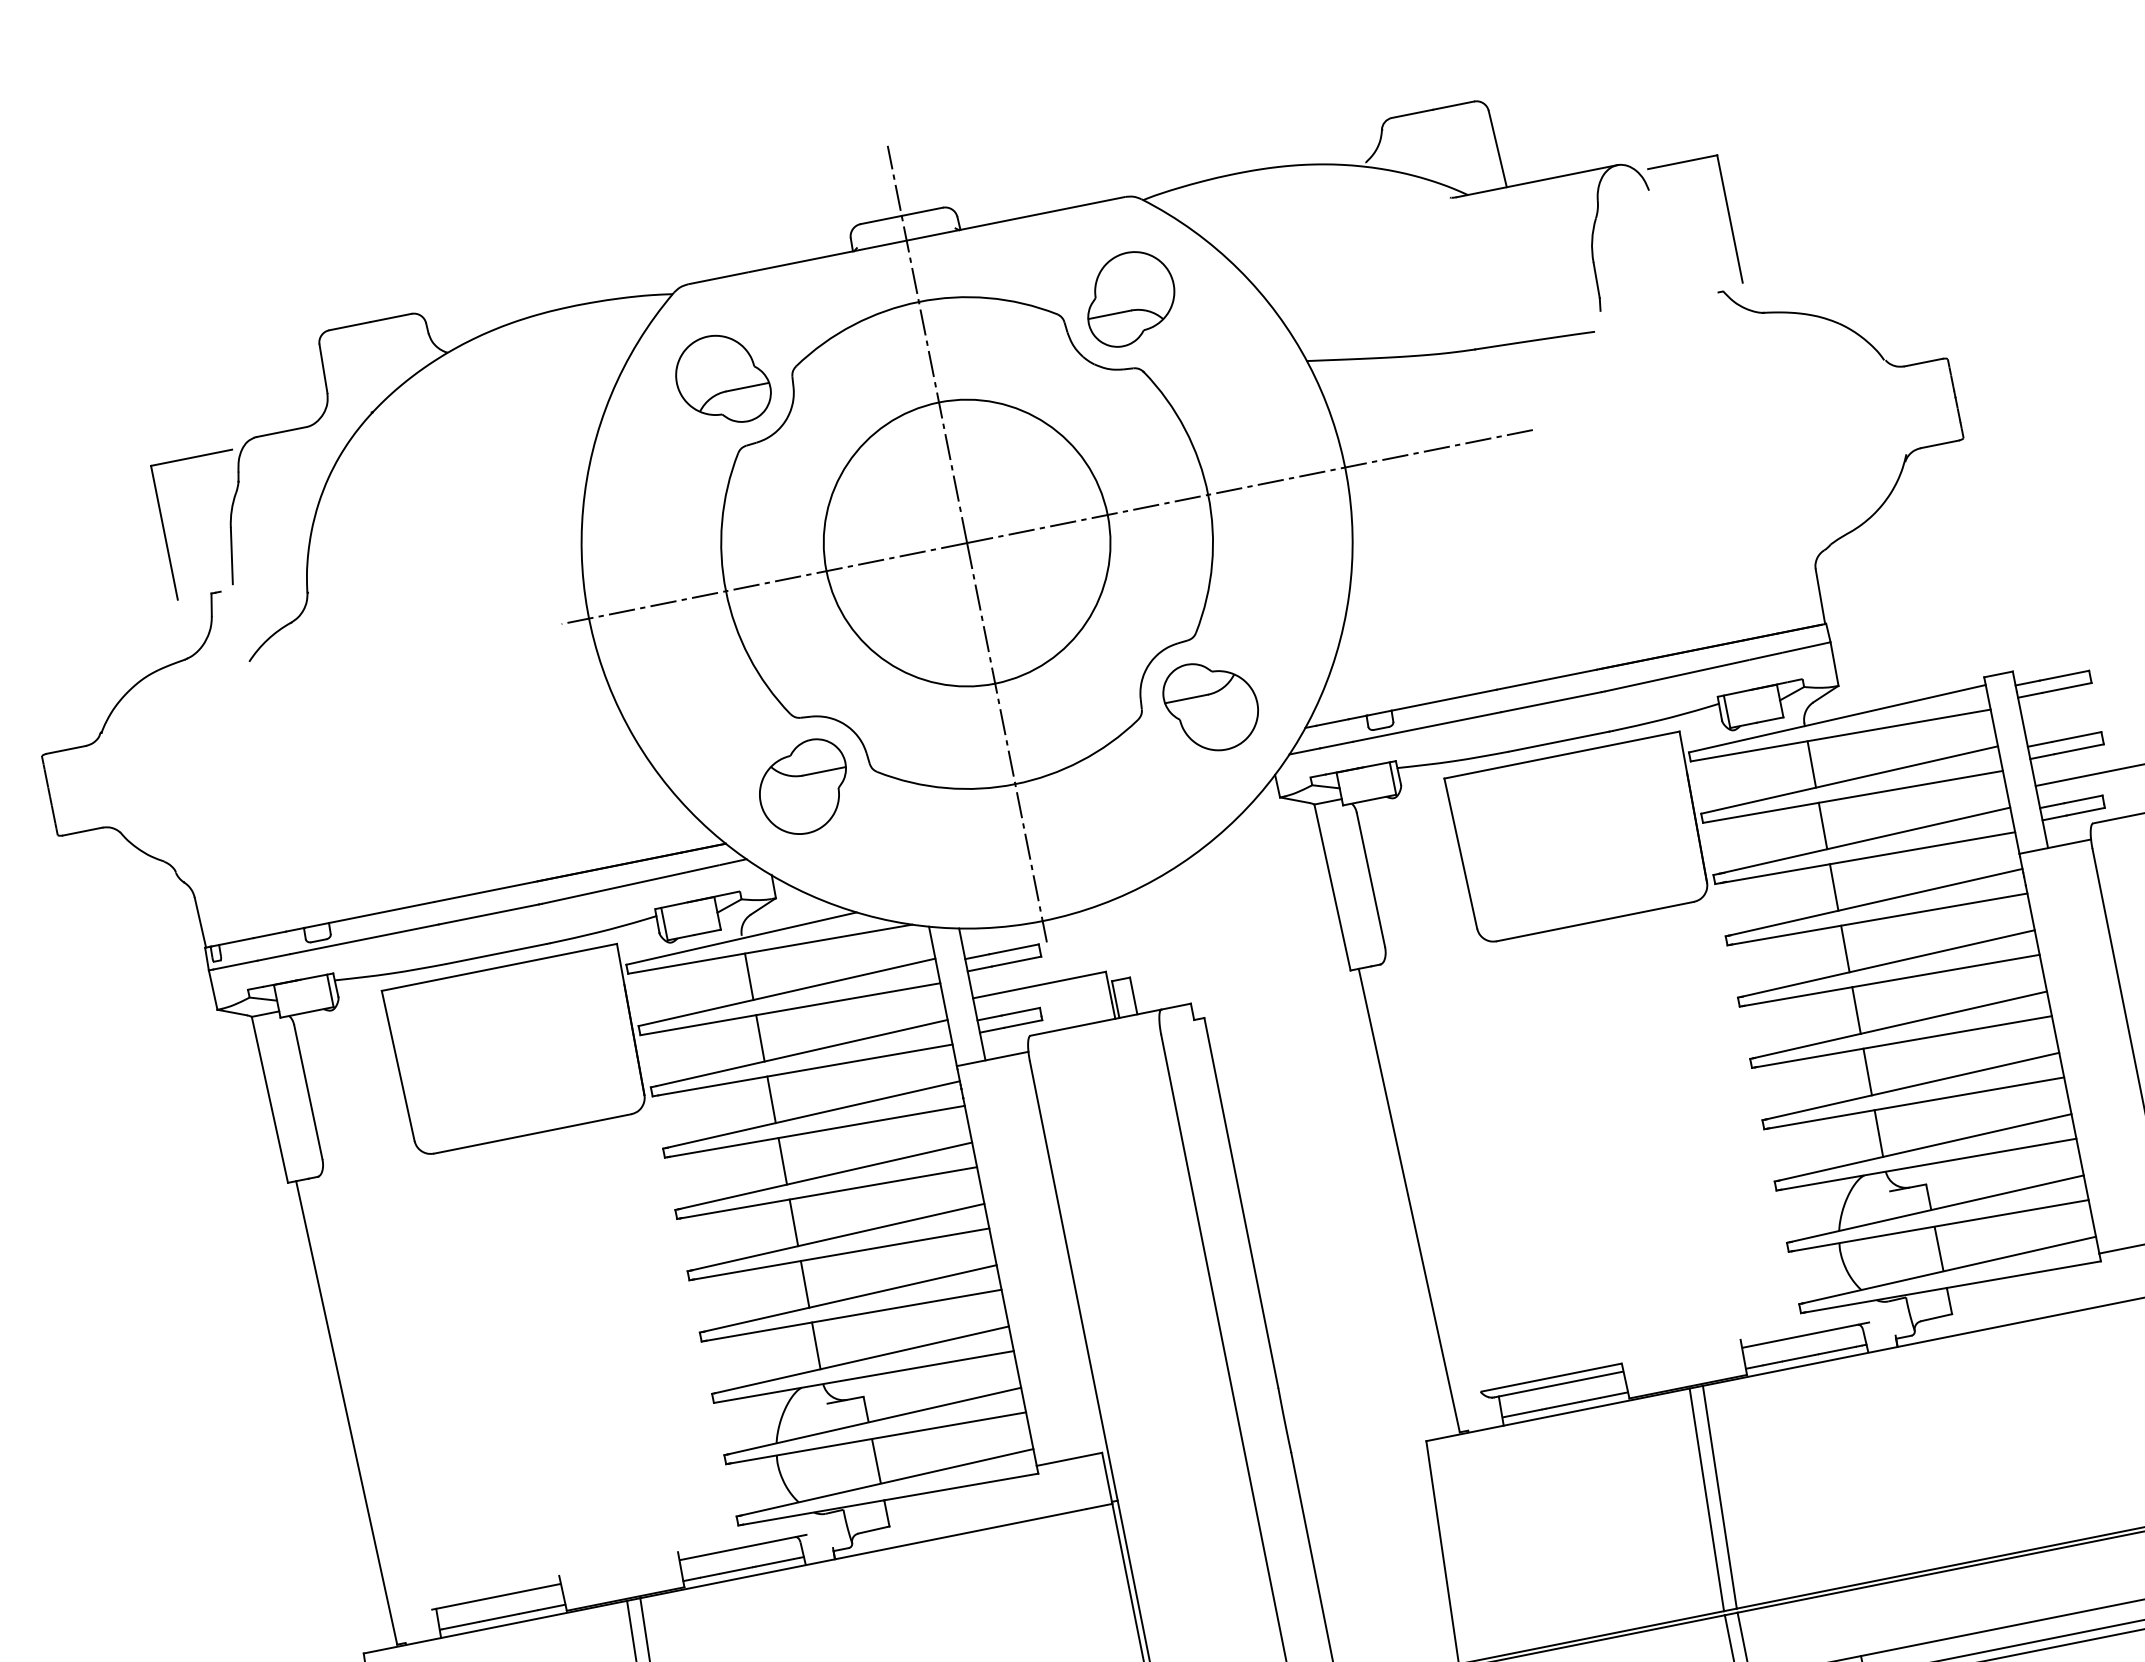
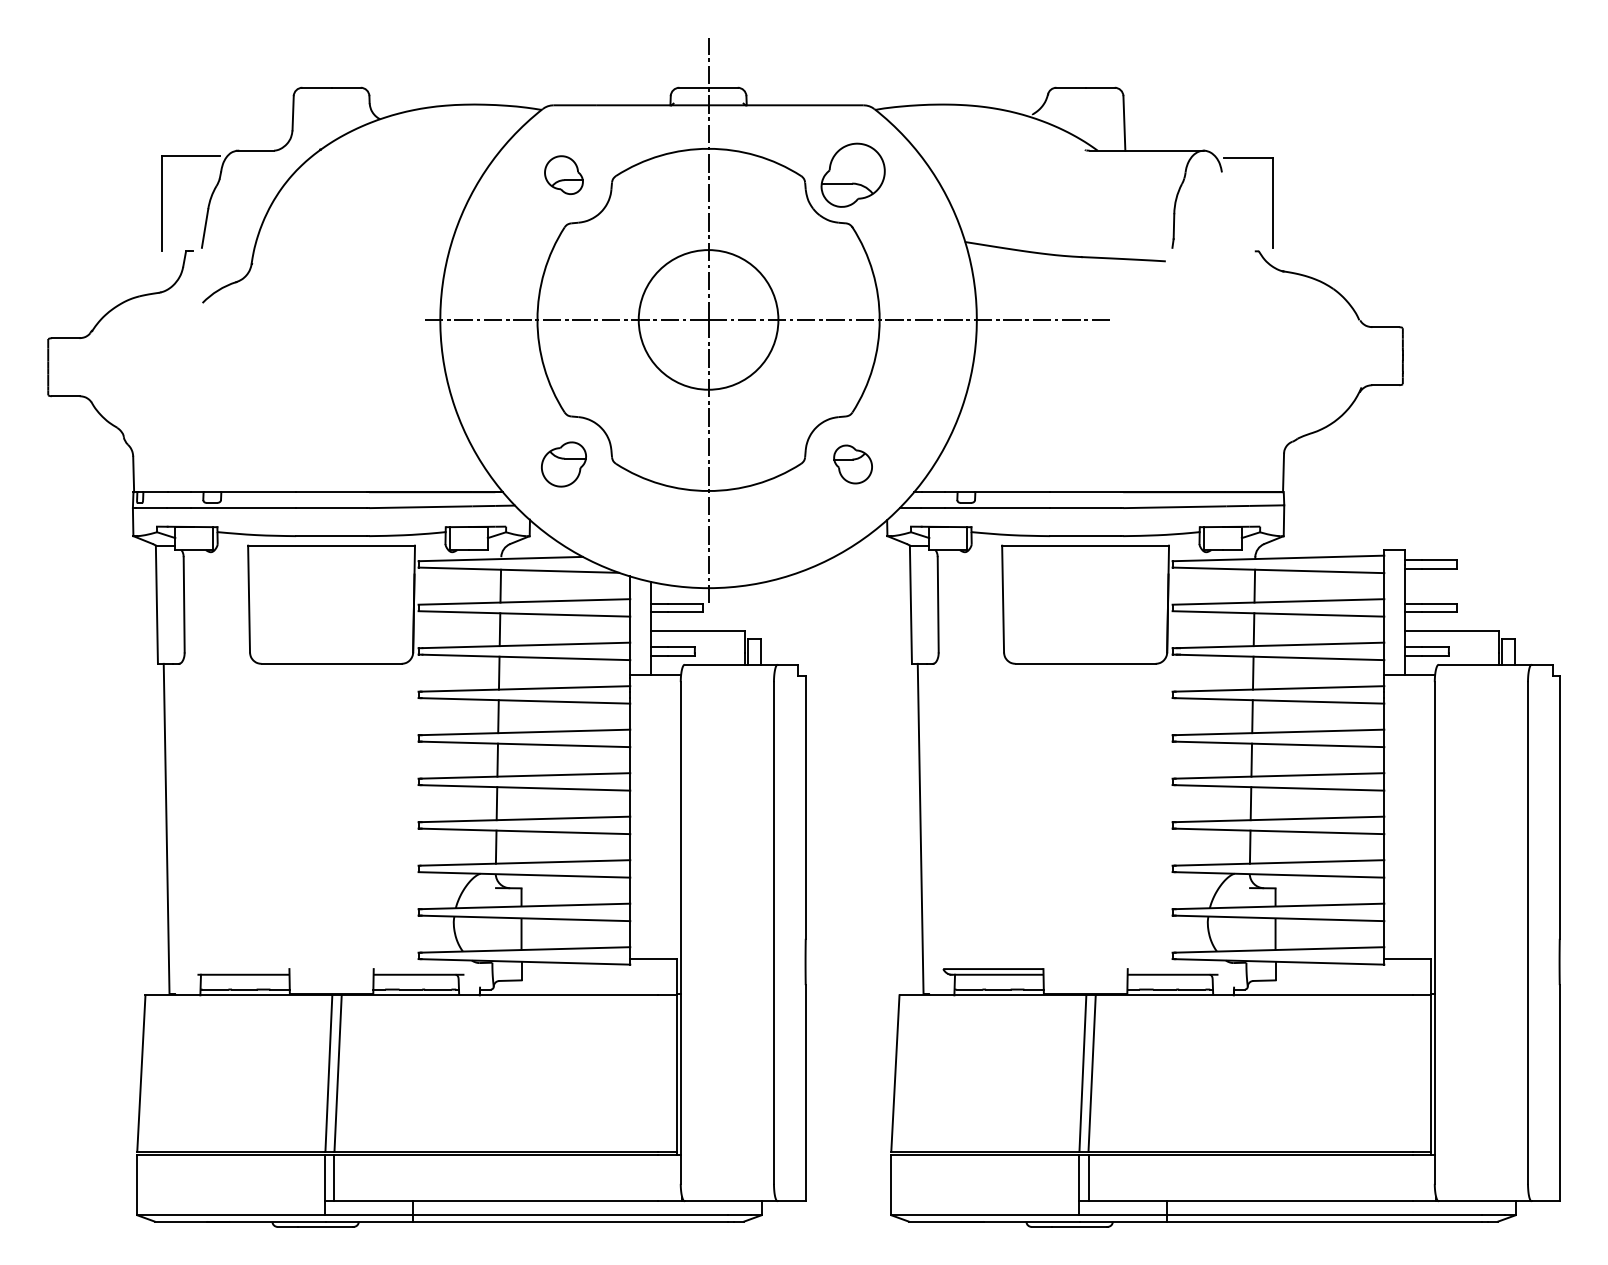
part: (721, 378) -> (563, 174), size x0.6
circle: (966, 542) -> (708, 319), size x0.7
part: (1210, 706) -> (852, 464), size x0.6
part: (803, 787) -> (563, 464), size x0.7

